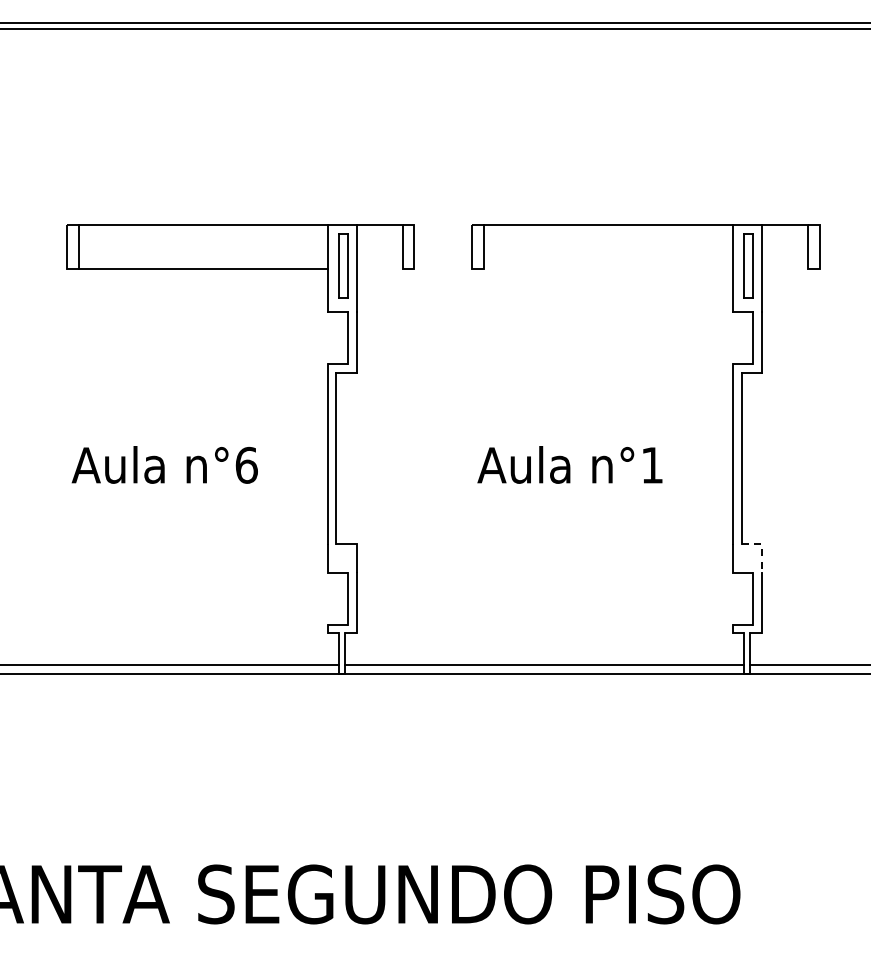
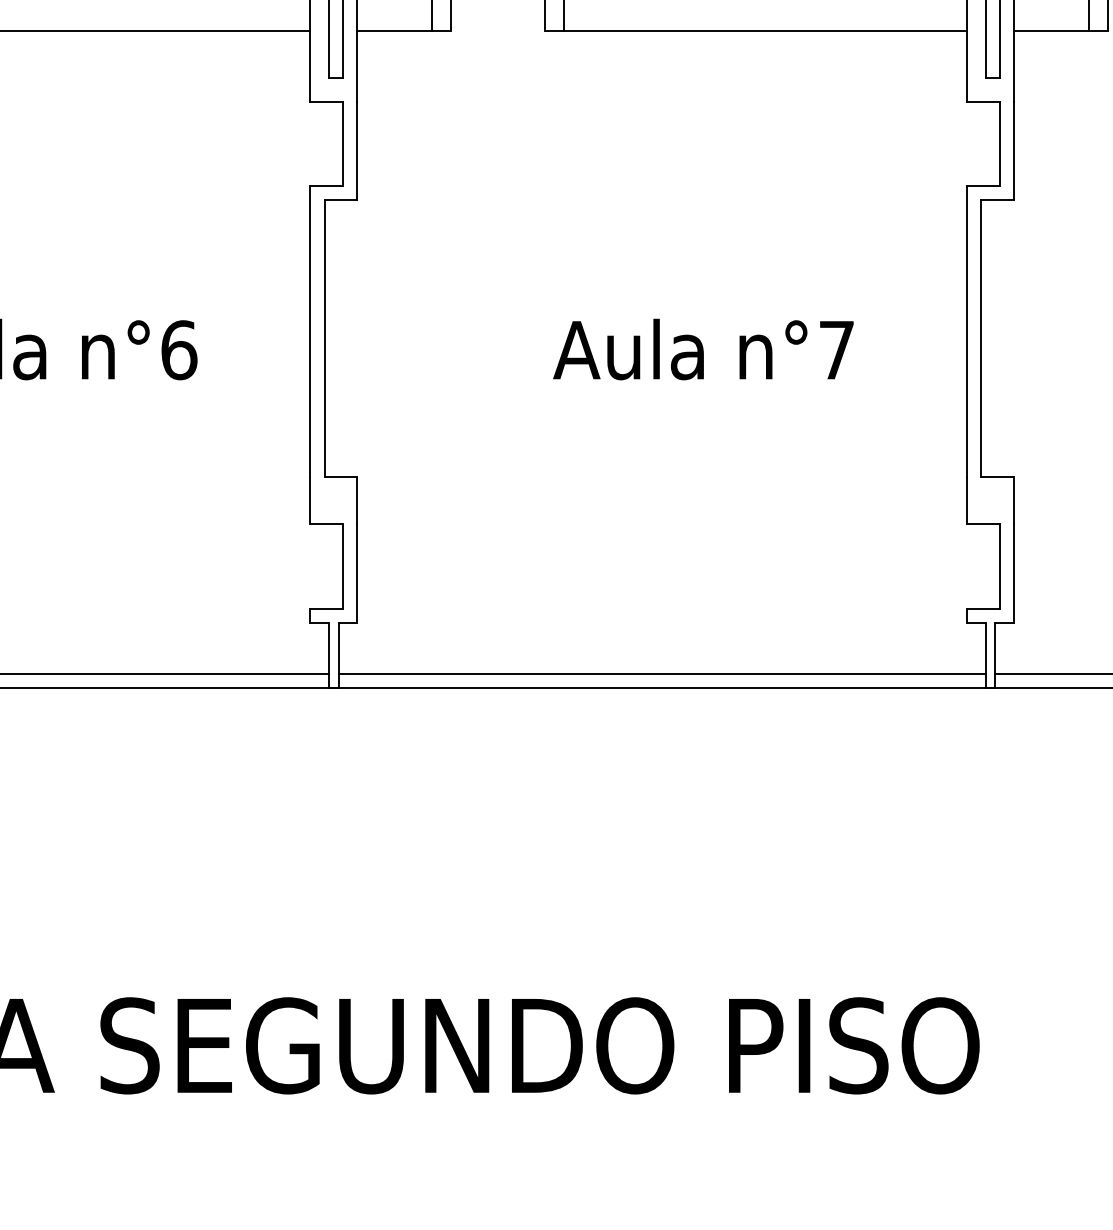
line: (379, 268) -> (394, 31), added
line: (607, 268) -> (764, 31), added
line: (784, 268) -> (1051, 31), added
text: (652, 465) -> (837, 350), n°1 -> n°7
line: (761, 547) -> (1013, 483), dashed -> solid

